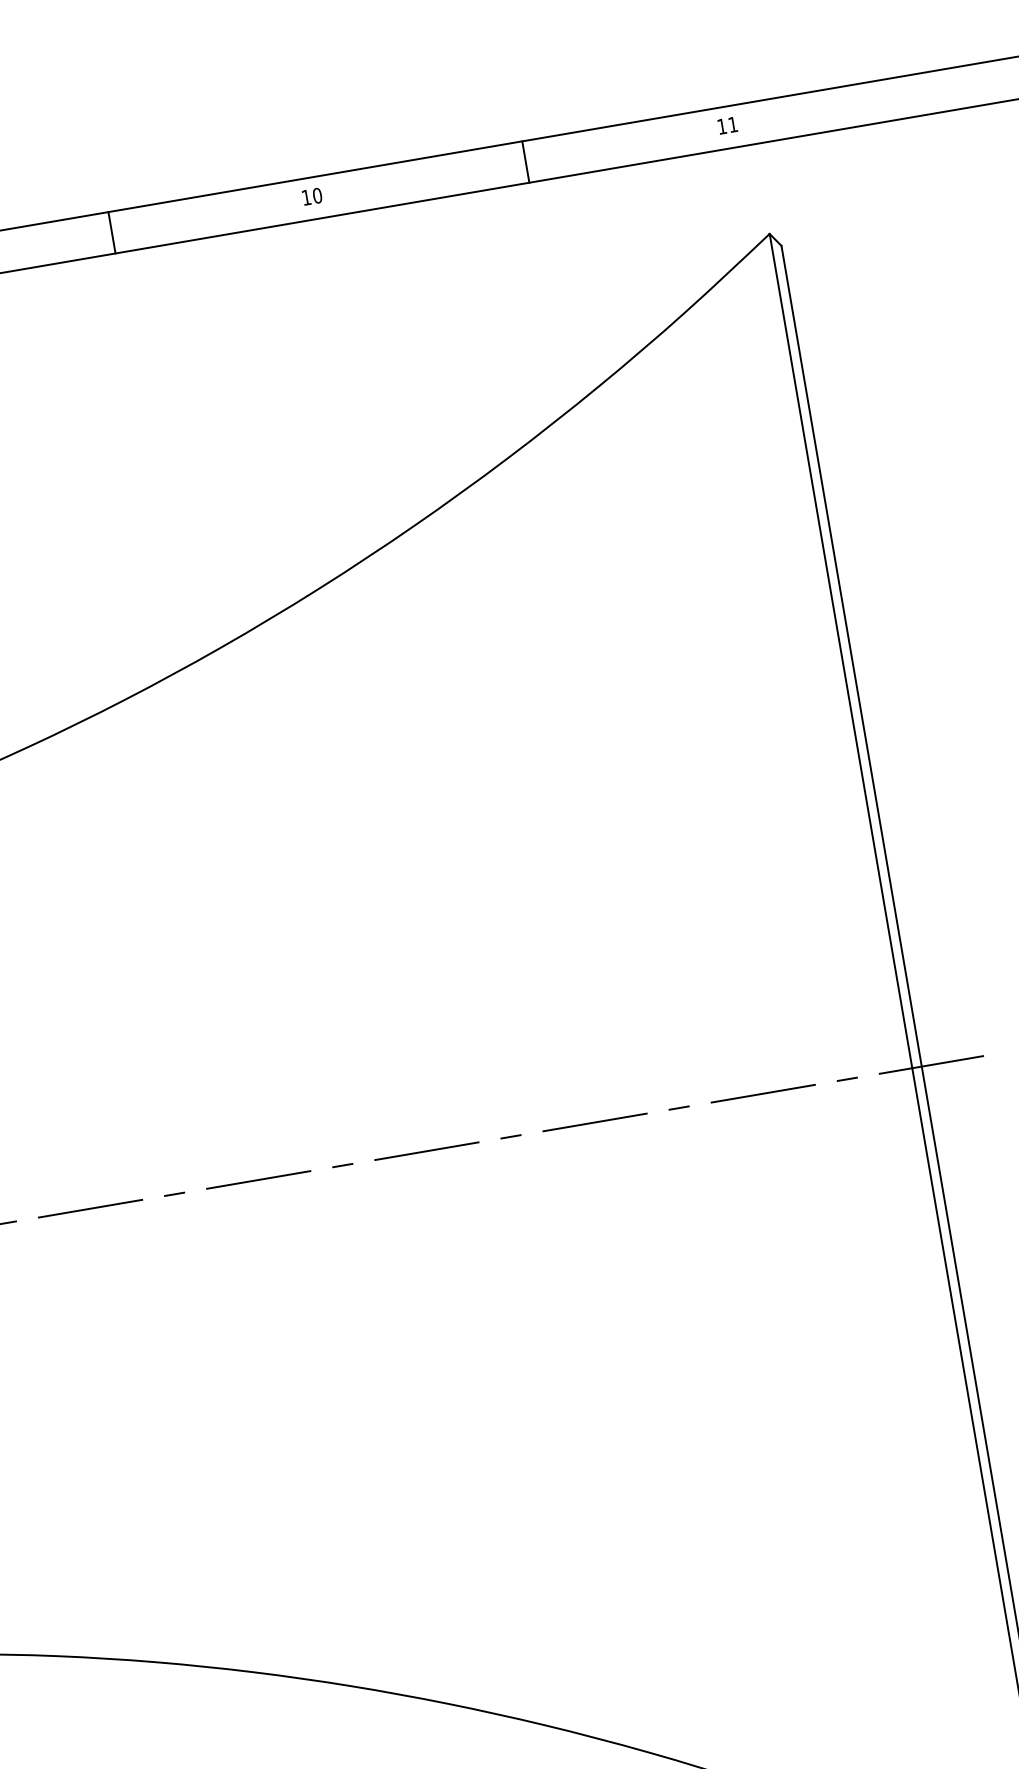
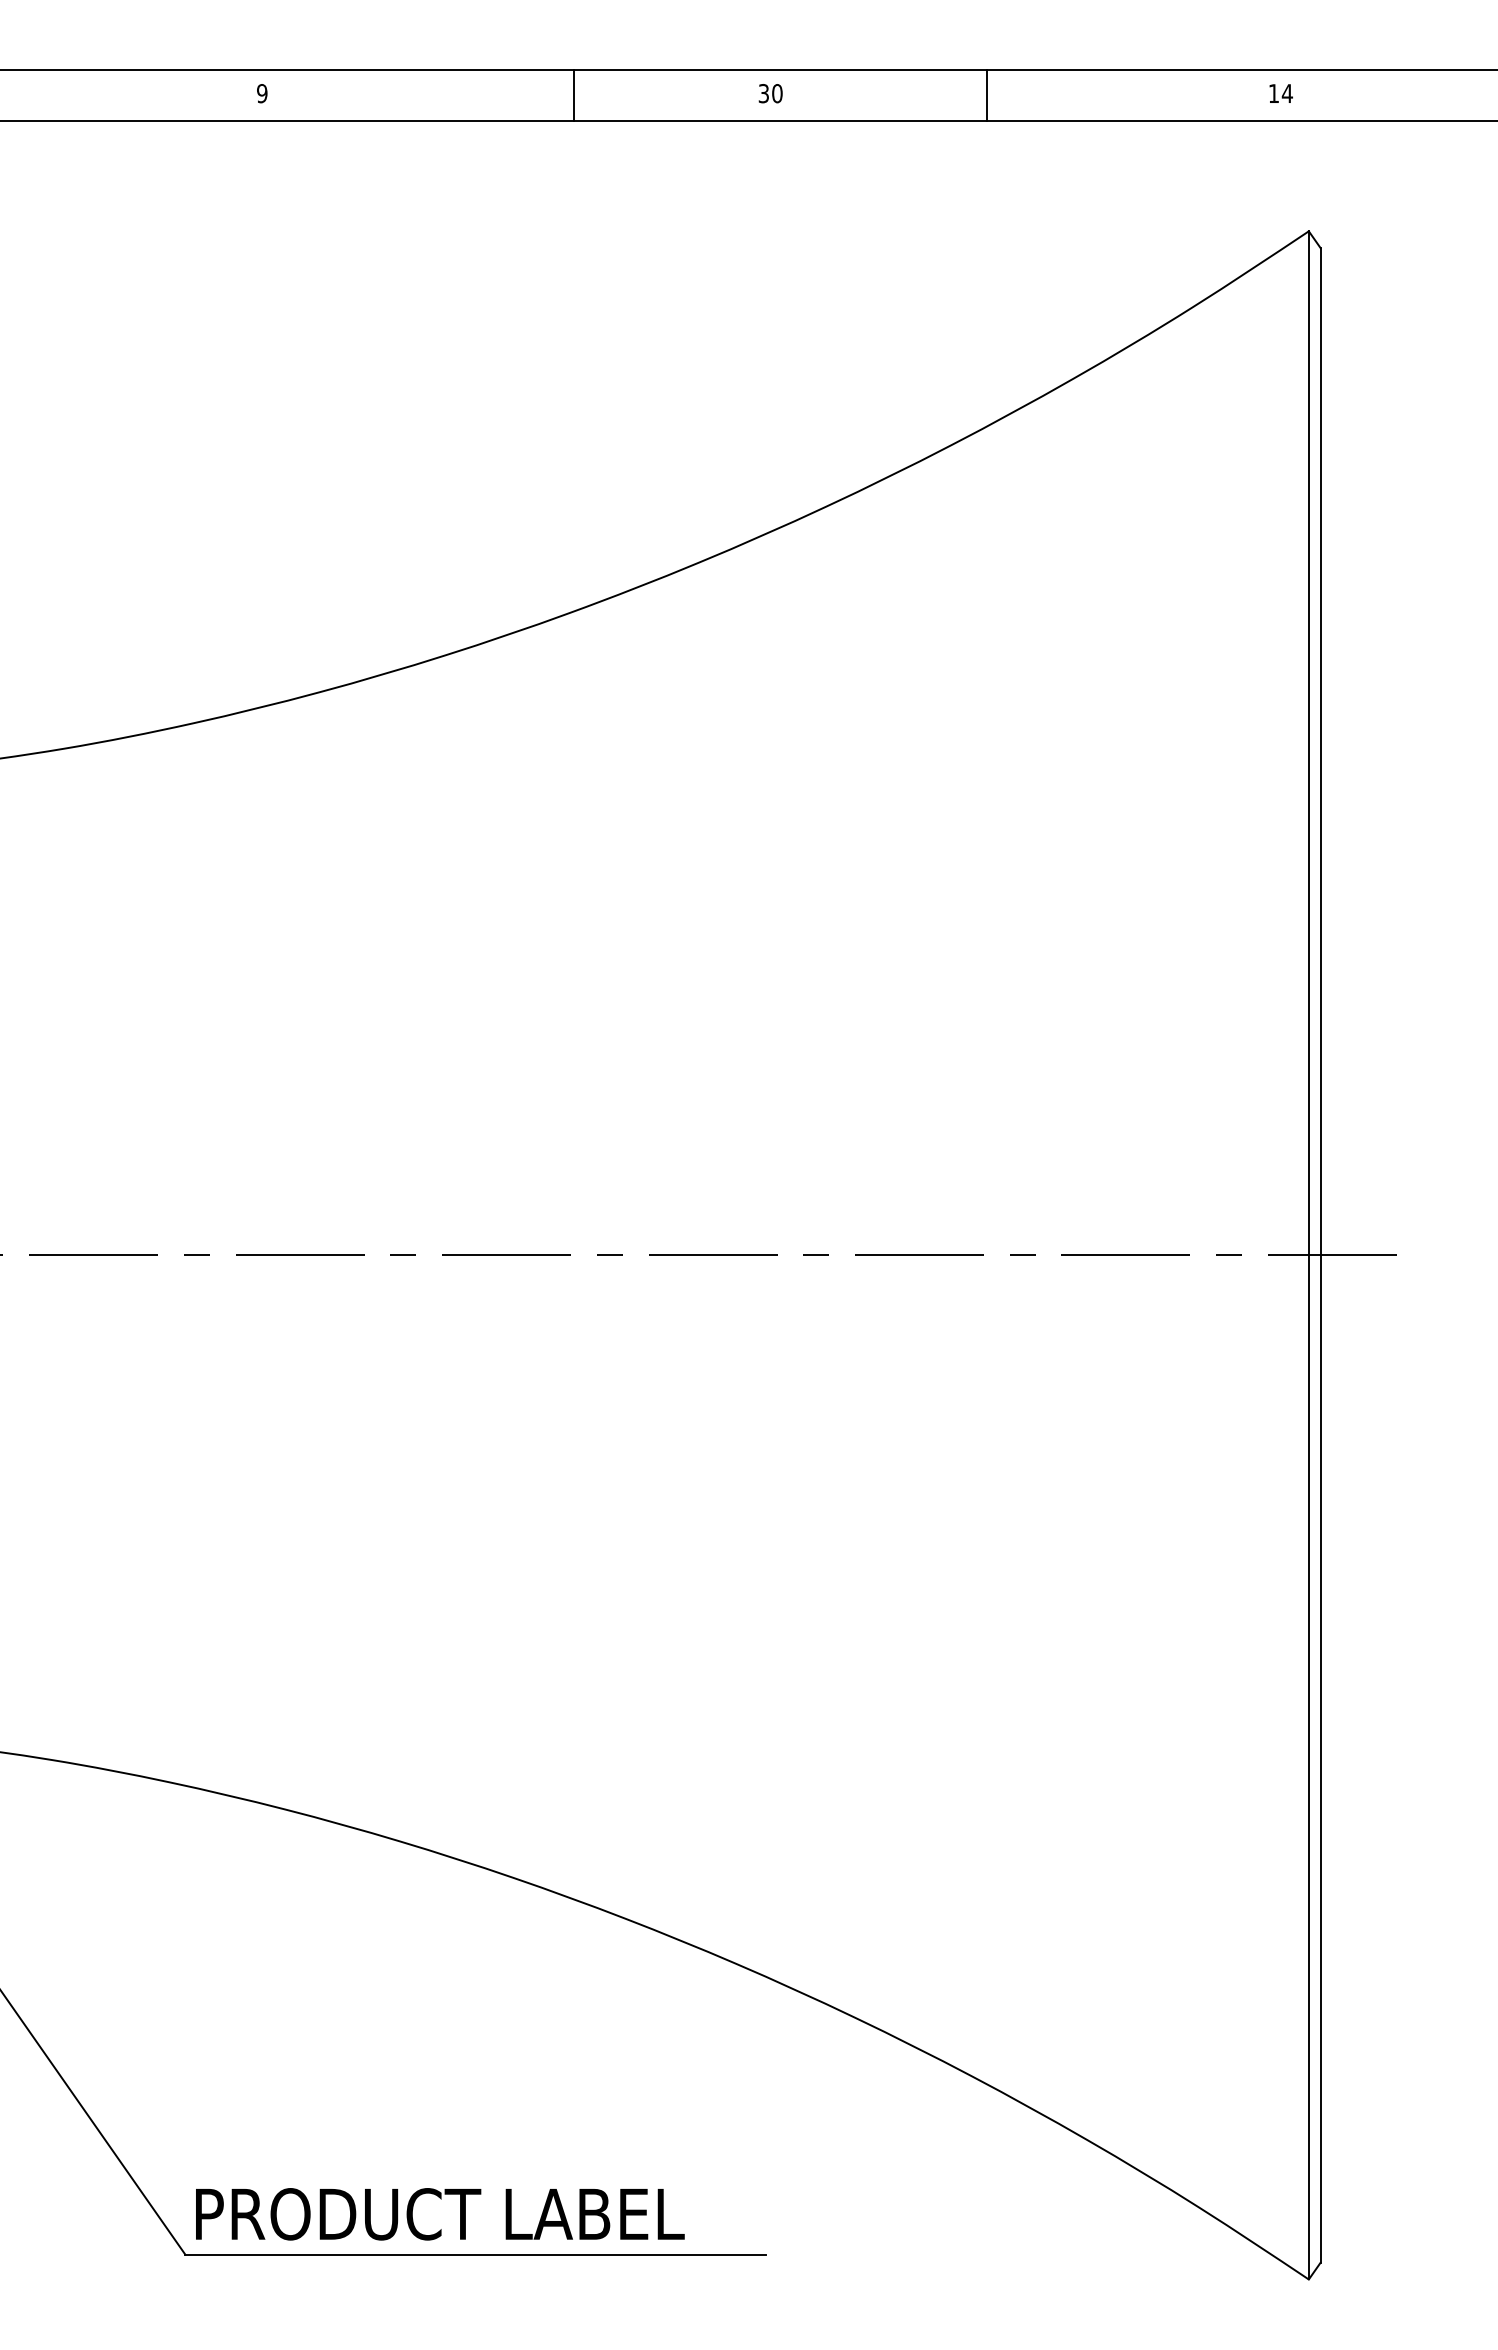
text: (732, 124) -> (1286, 93), 11 -> 14
line: (525, 161) -> (986, 95), moved
text: (306, 197) -> (763, 93), 10 -> 30
line: (111, 232) -> (573, 95), moved

